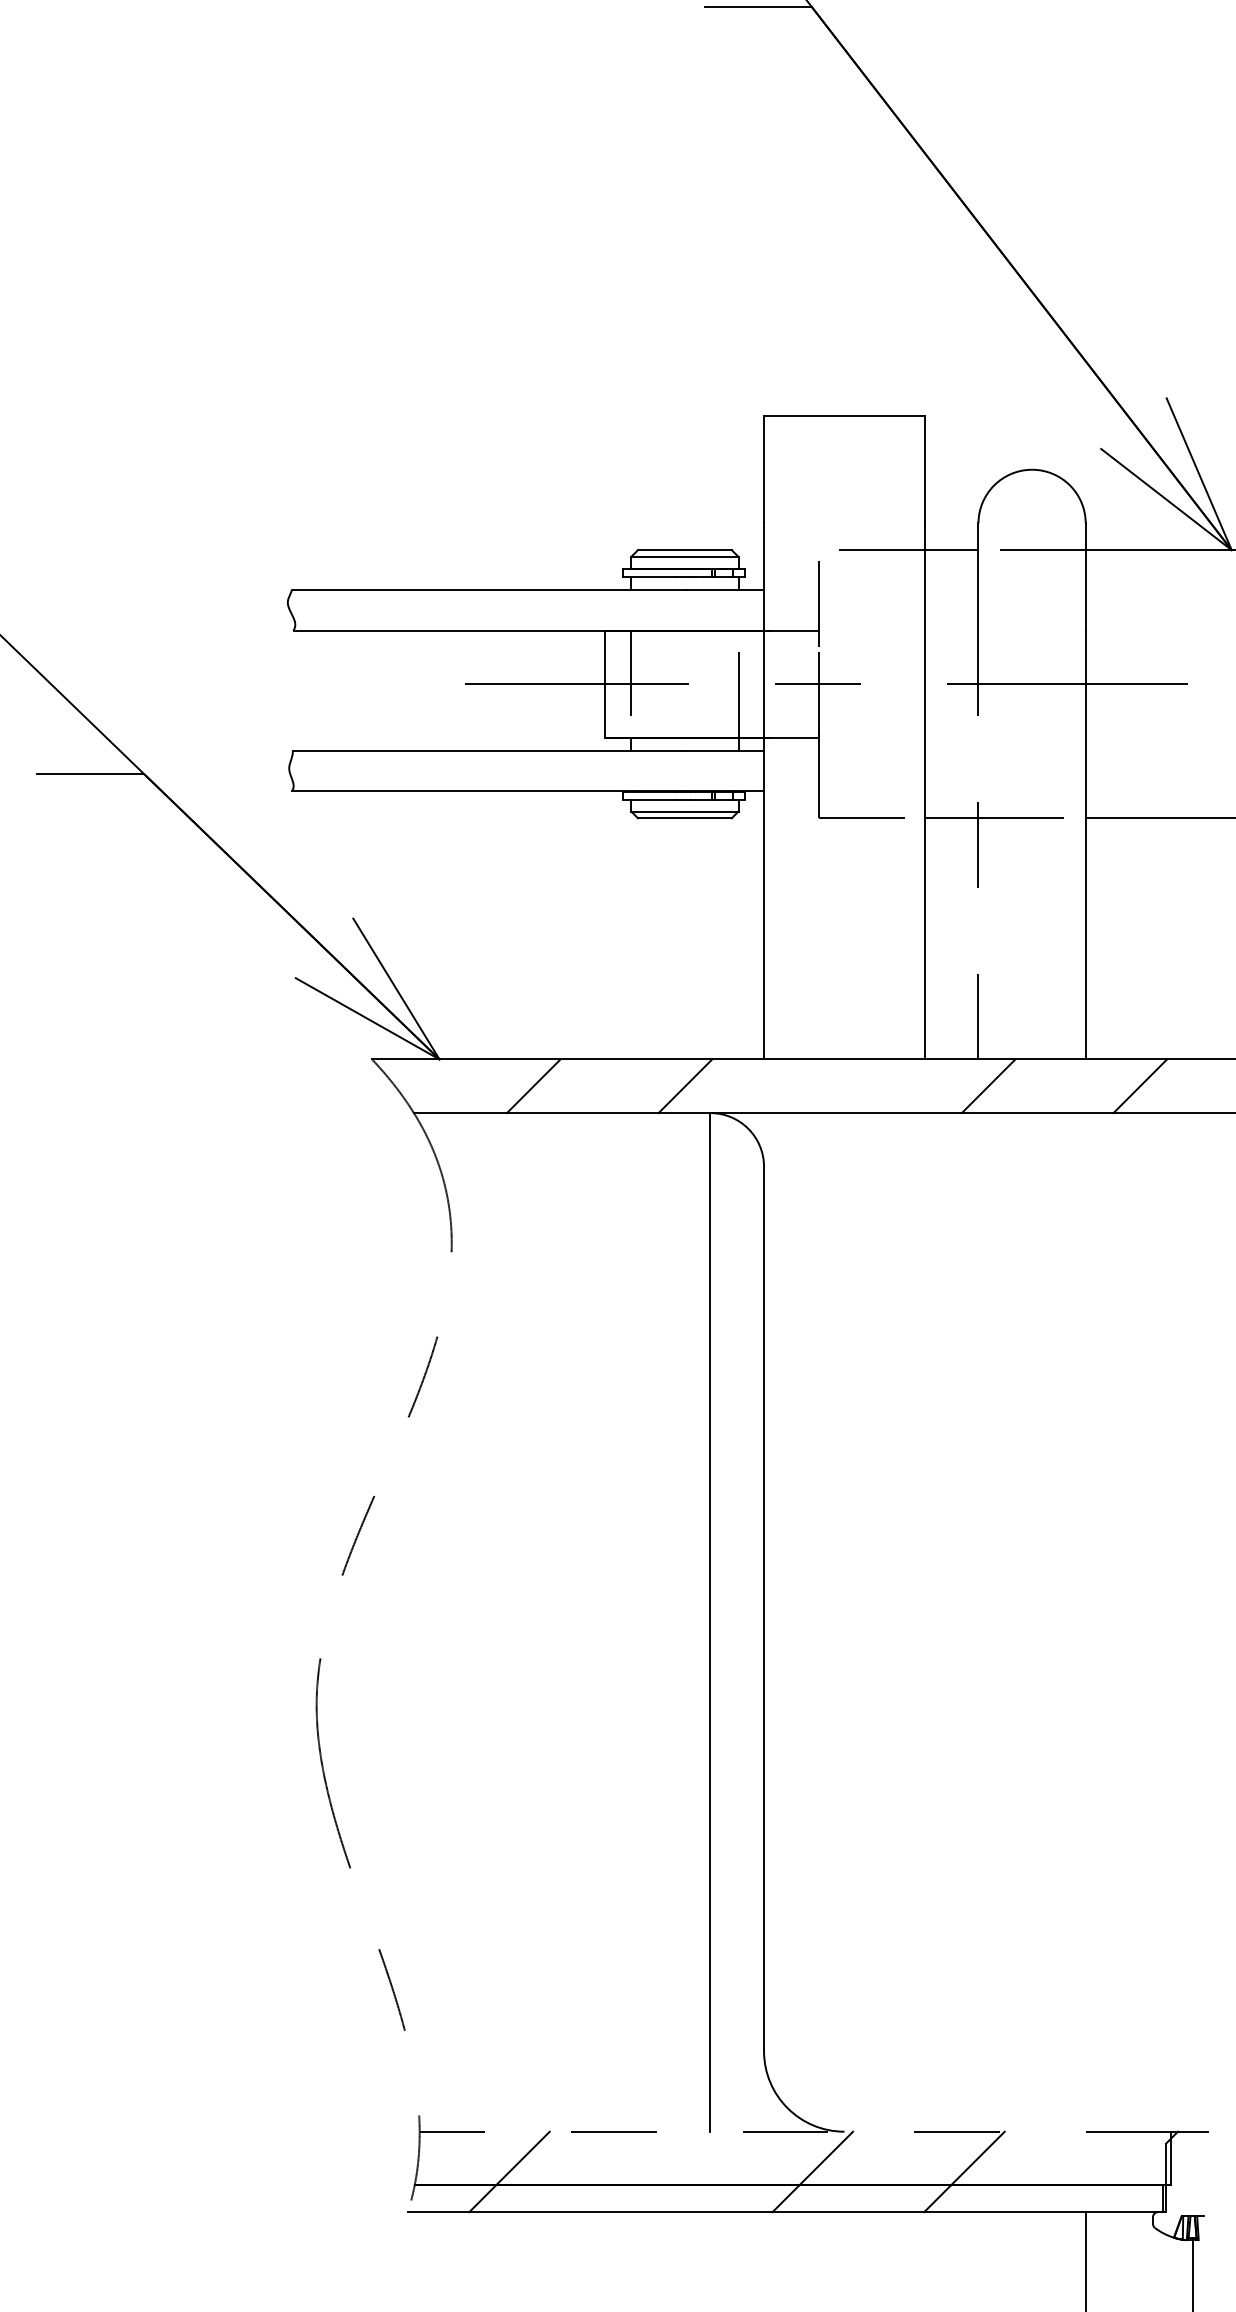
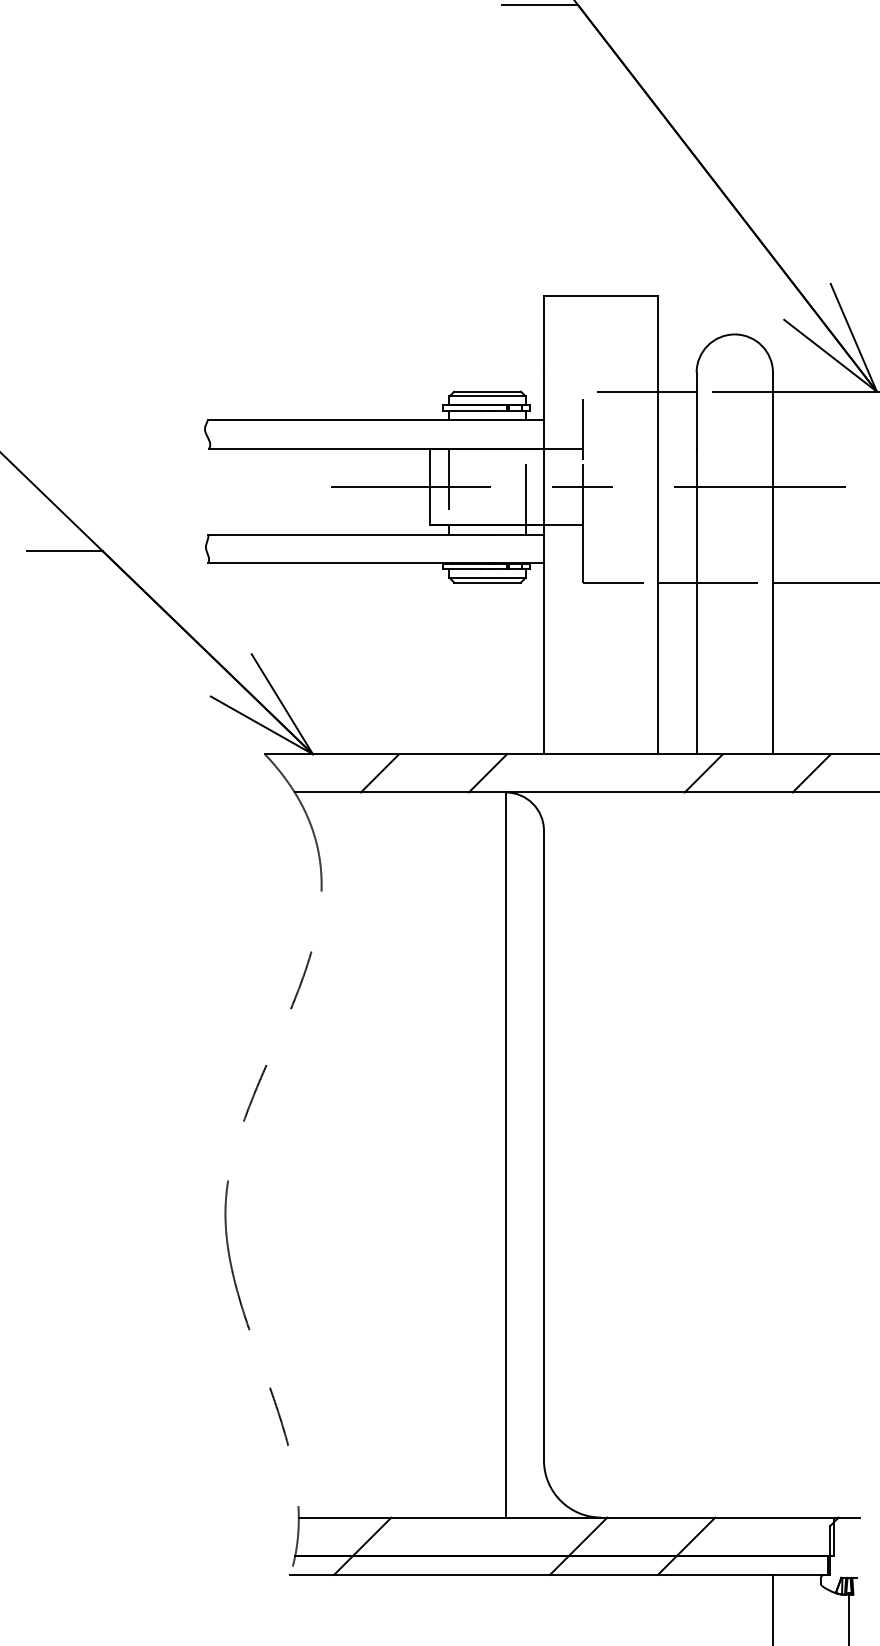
line: (978, 845) -> (696, 601), dashed -> solid
line: (795, 2131) -> (566, 1517), dashed -> solid

